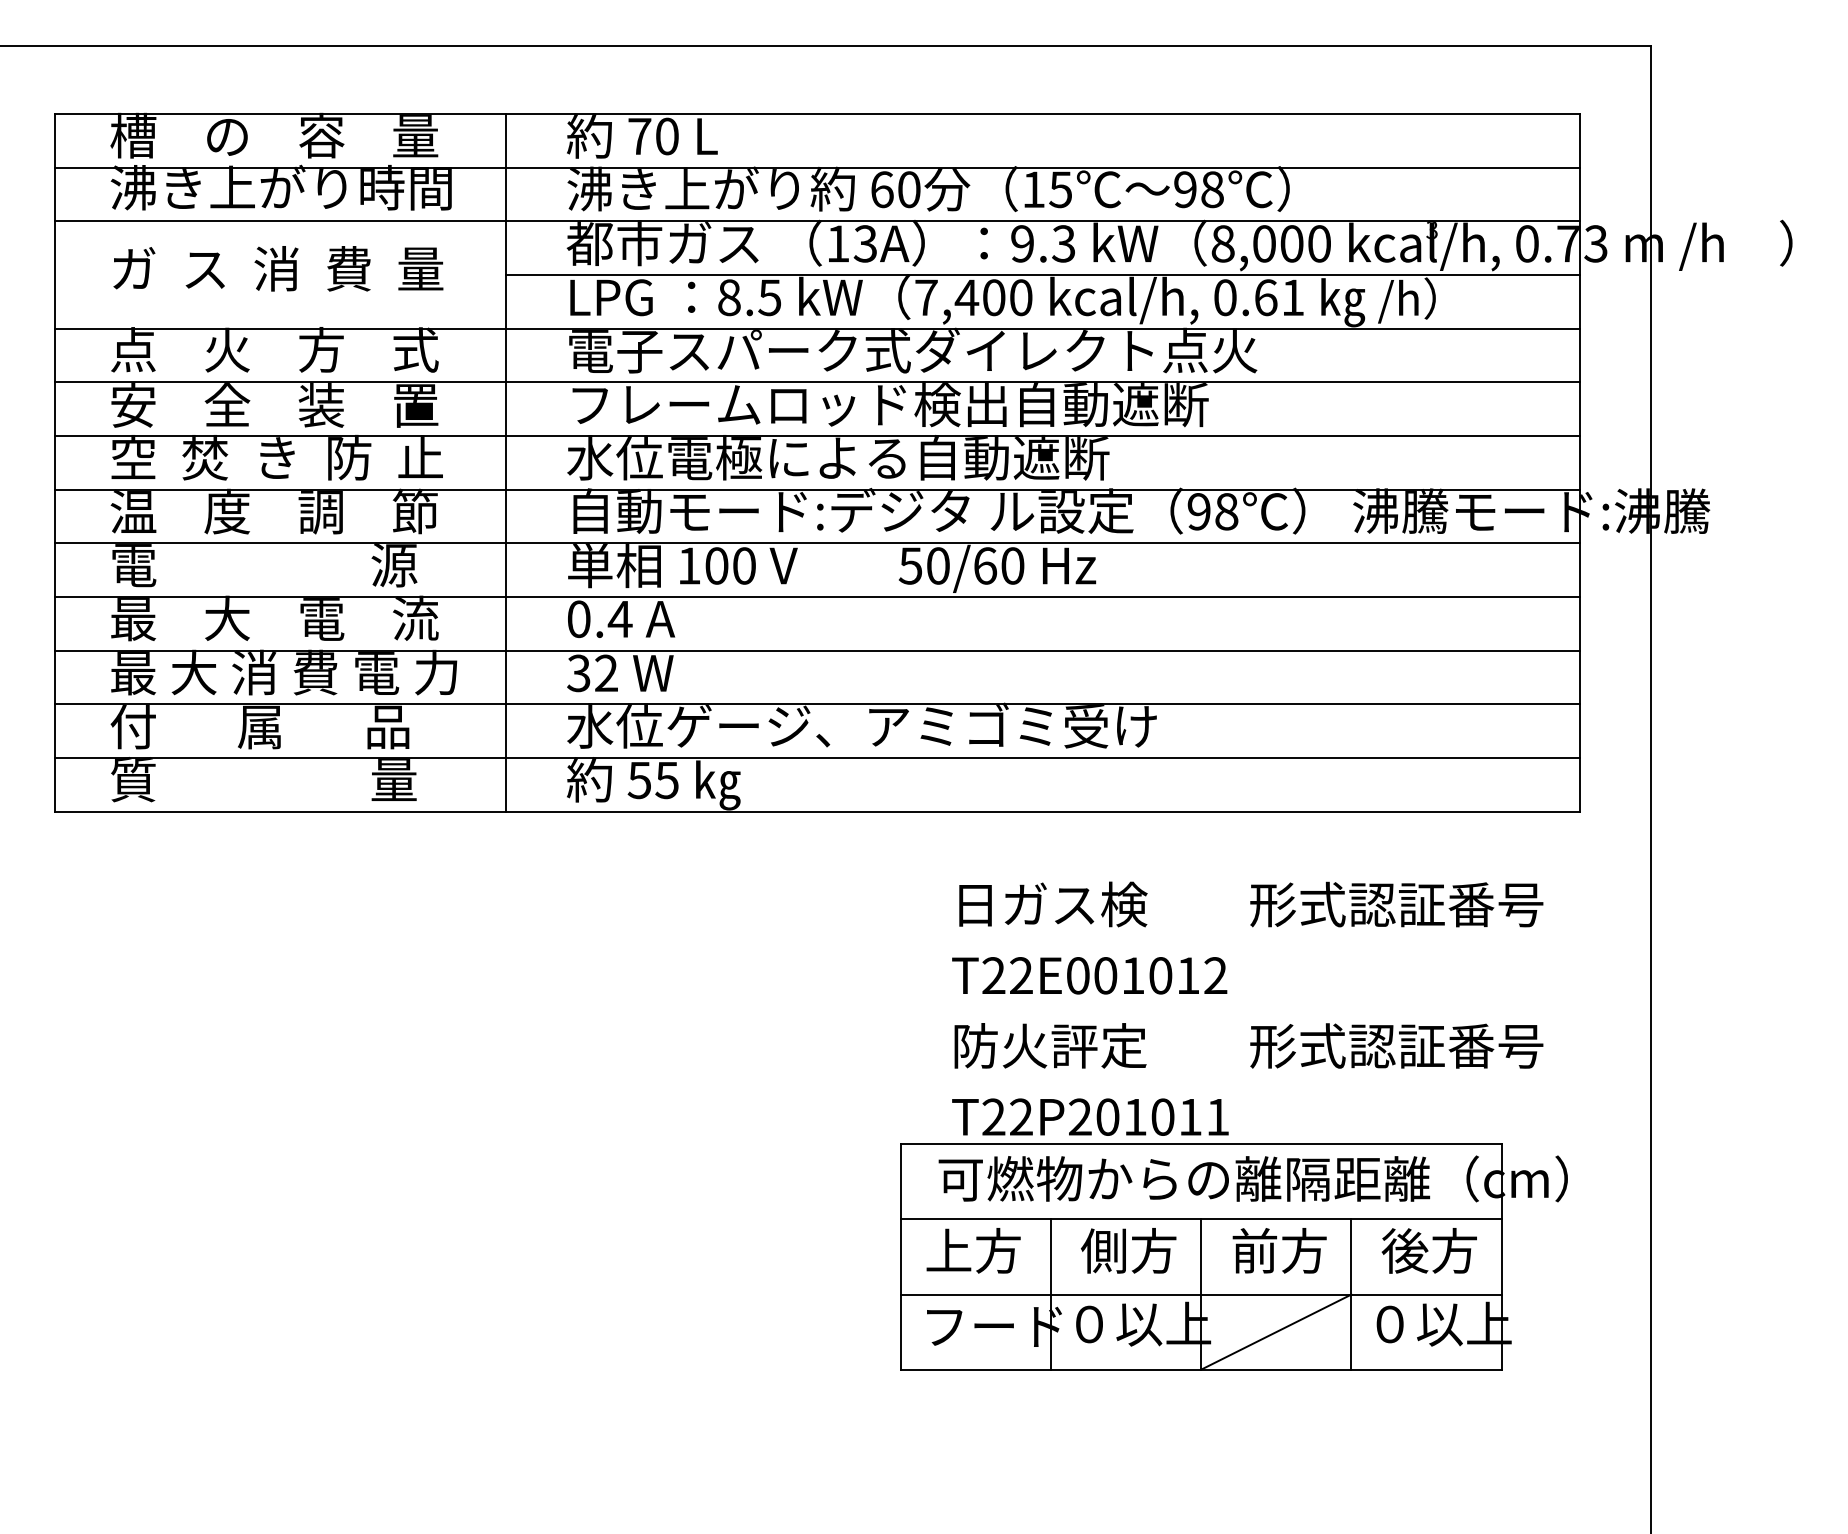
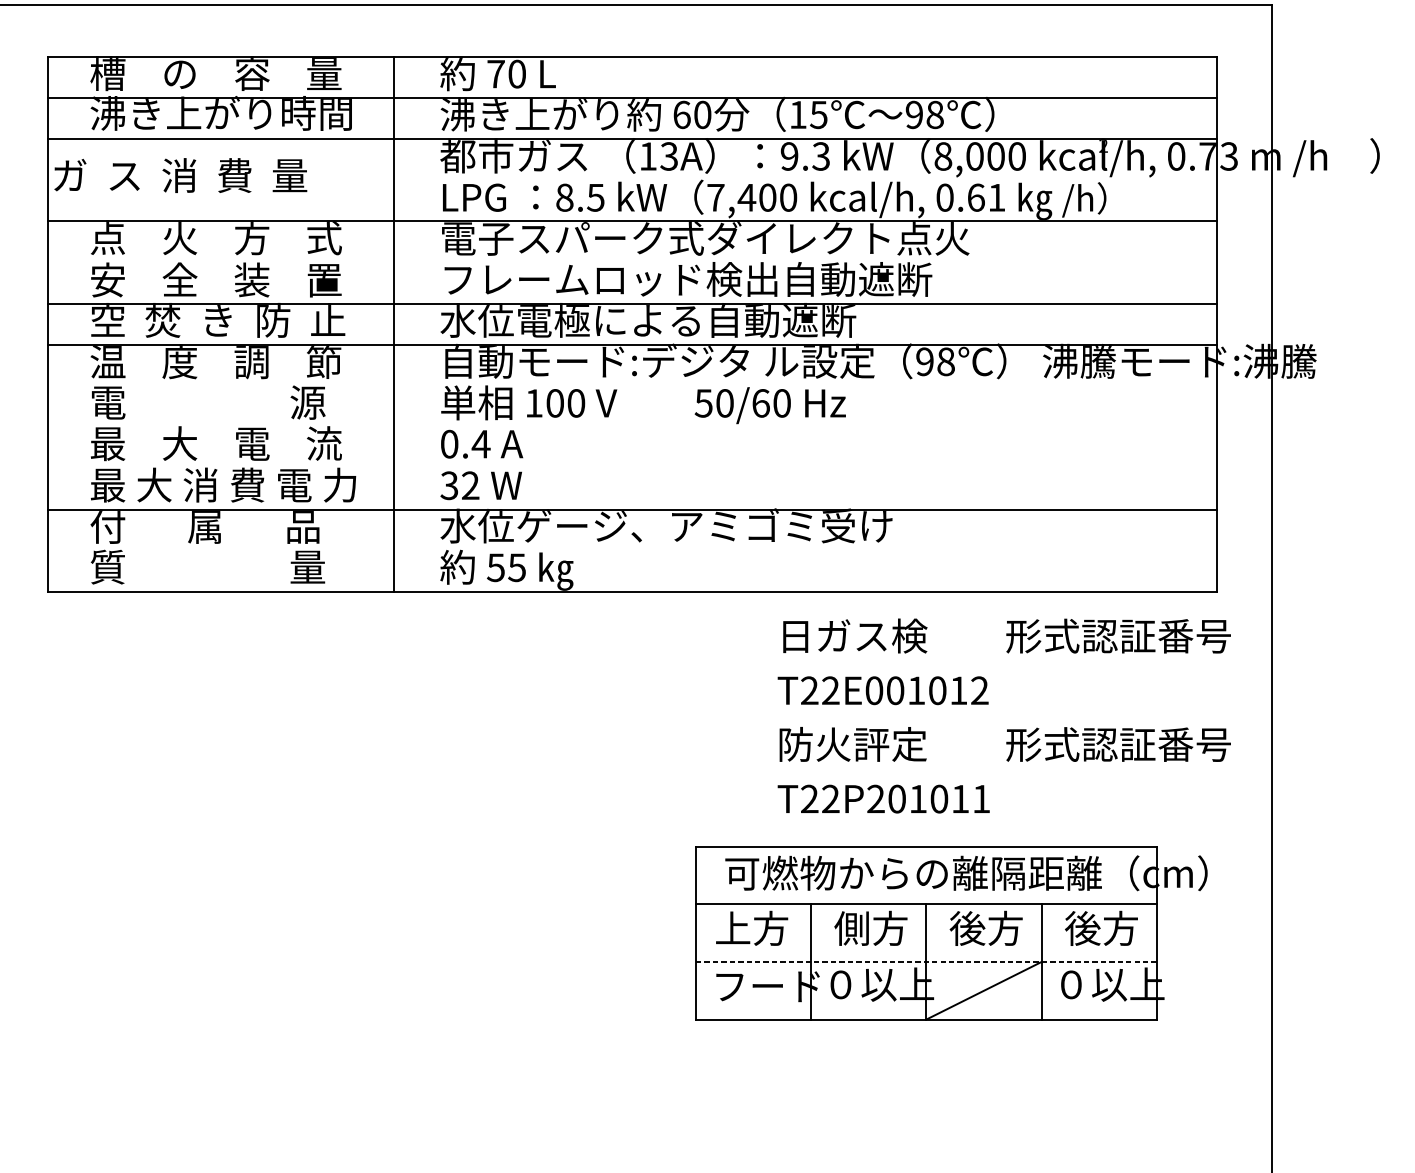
text: (1431, 230) -> (1103, 146), 3 -> 2
text: (278, 268) -> (180, 175), moved
line: (1043, 274) -> (805, 179), removed
line: (817, 382) -> (632, 262), removed
line: (817, 543) -> (632, 386), removed
line: (817, 597) -> (632, 427), removed
line: (817, 650) -> (632, 468), removed
line: (817, 758) -> (632, 550), removed
text: (1247, 1008) -> (1004, 715), moved
text: (1254, 1250) -> (967, 928), 前方 -> 後方
line: (1201, 1294) -> (926, 961), solid -> dashed

